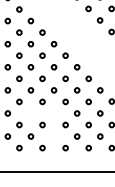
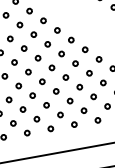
circle: (30, 113) -> (32, 95), added
circle: (53, 113) -> (55, 91), added
circle: (53, 136) -> (59, 115), added

